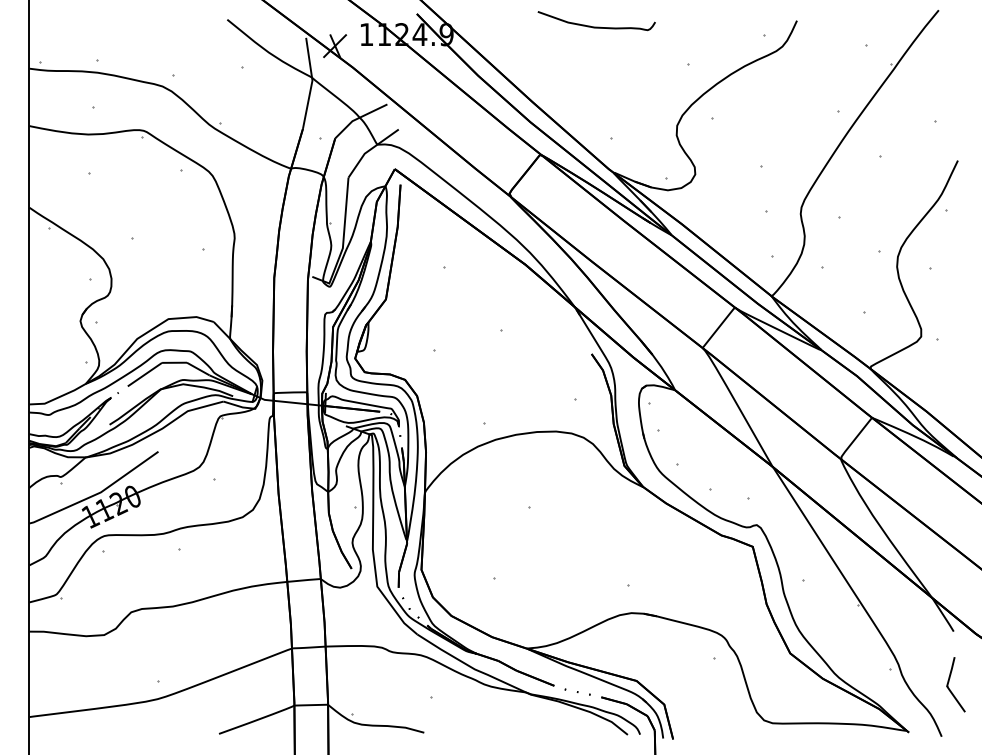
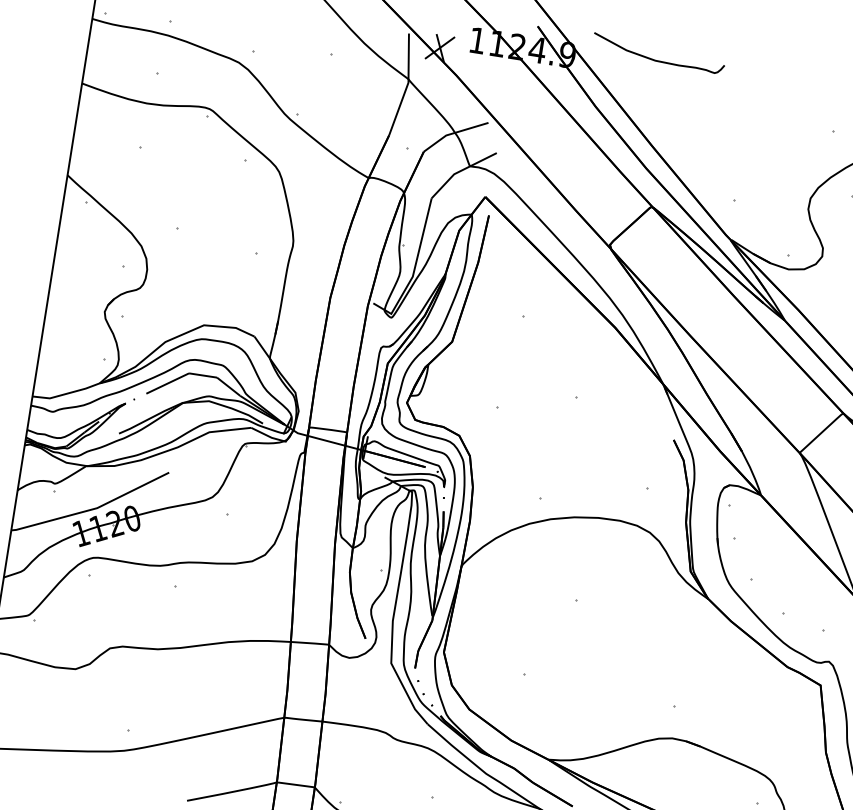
curve: (596, 26) -> (657, 59), moved

